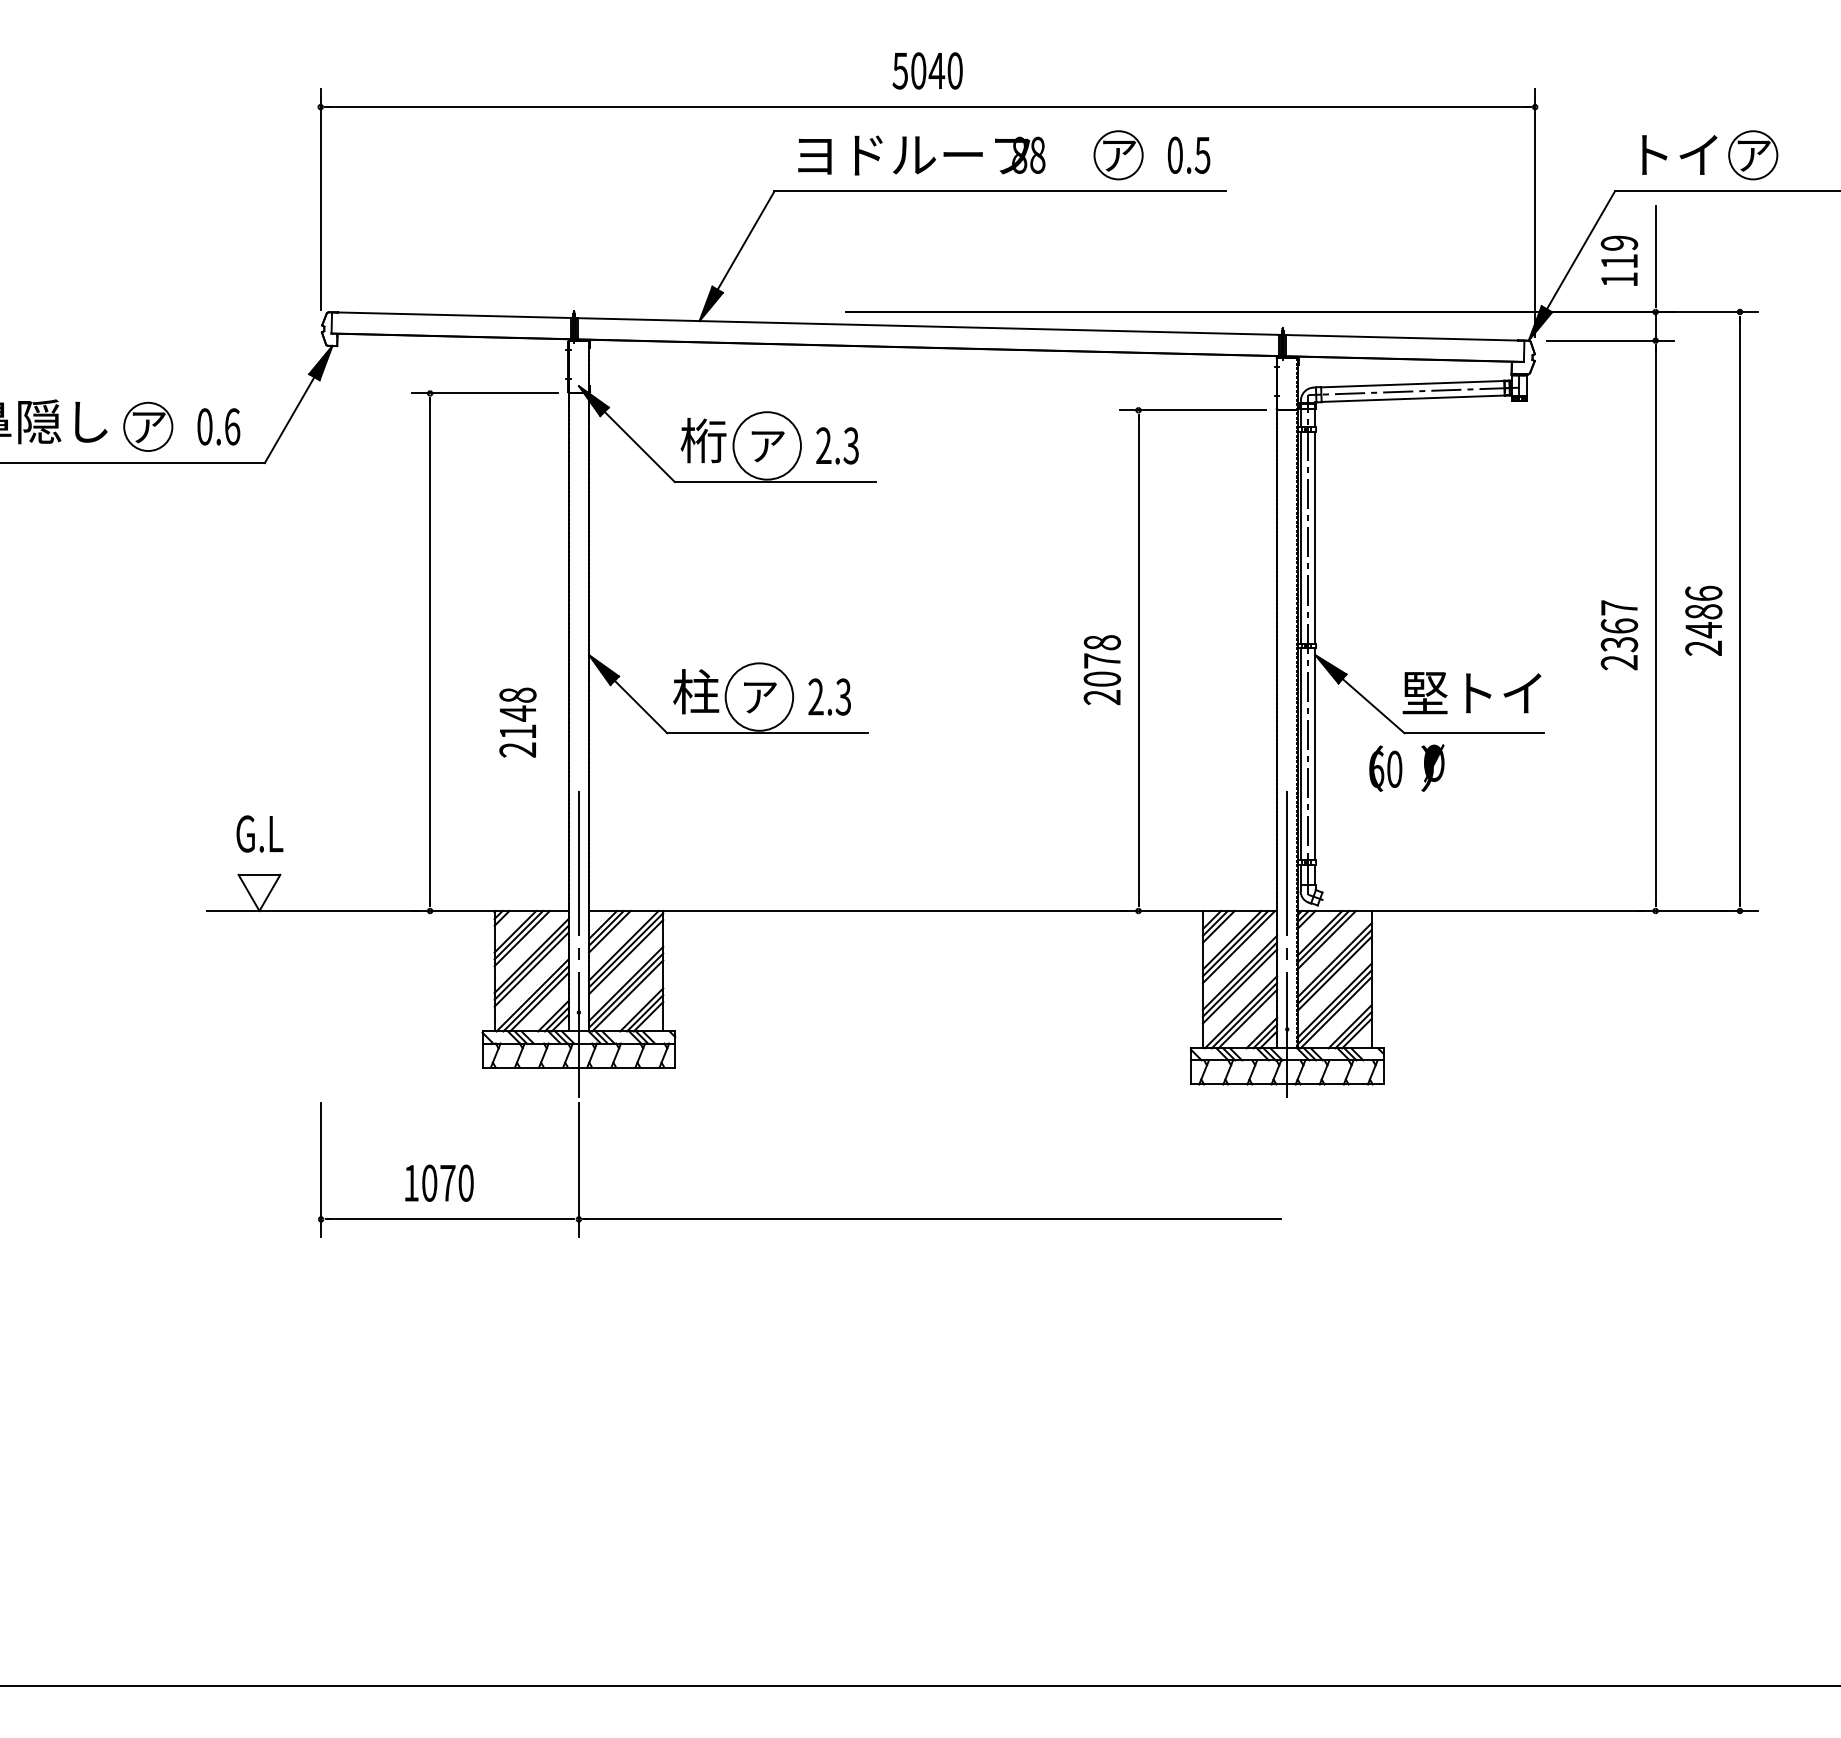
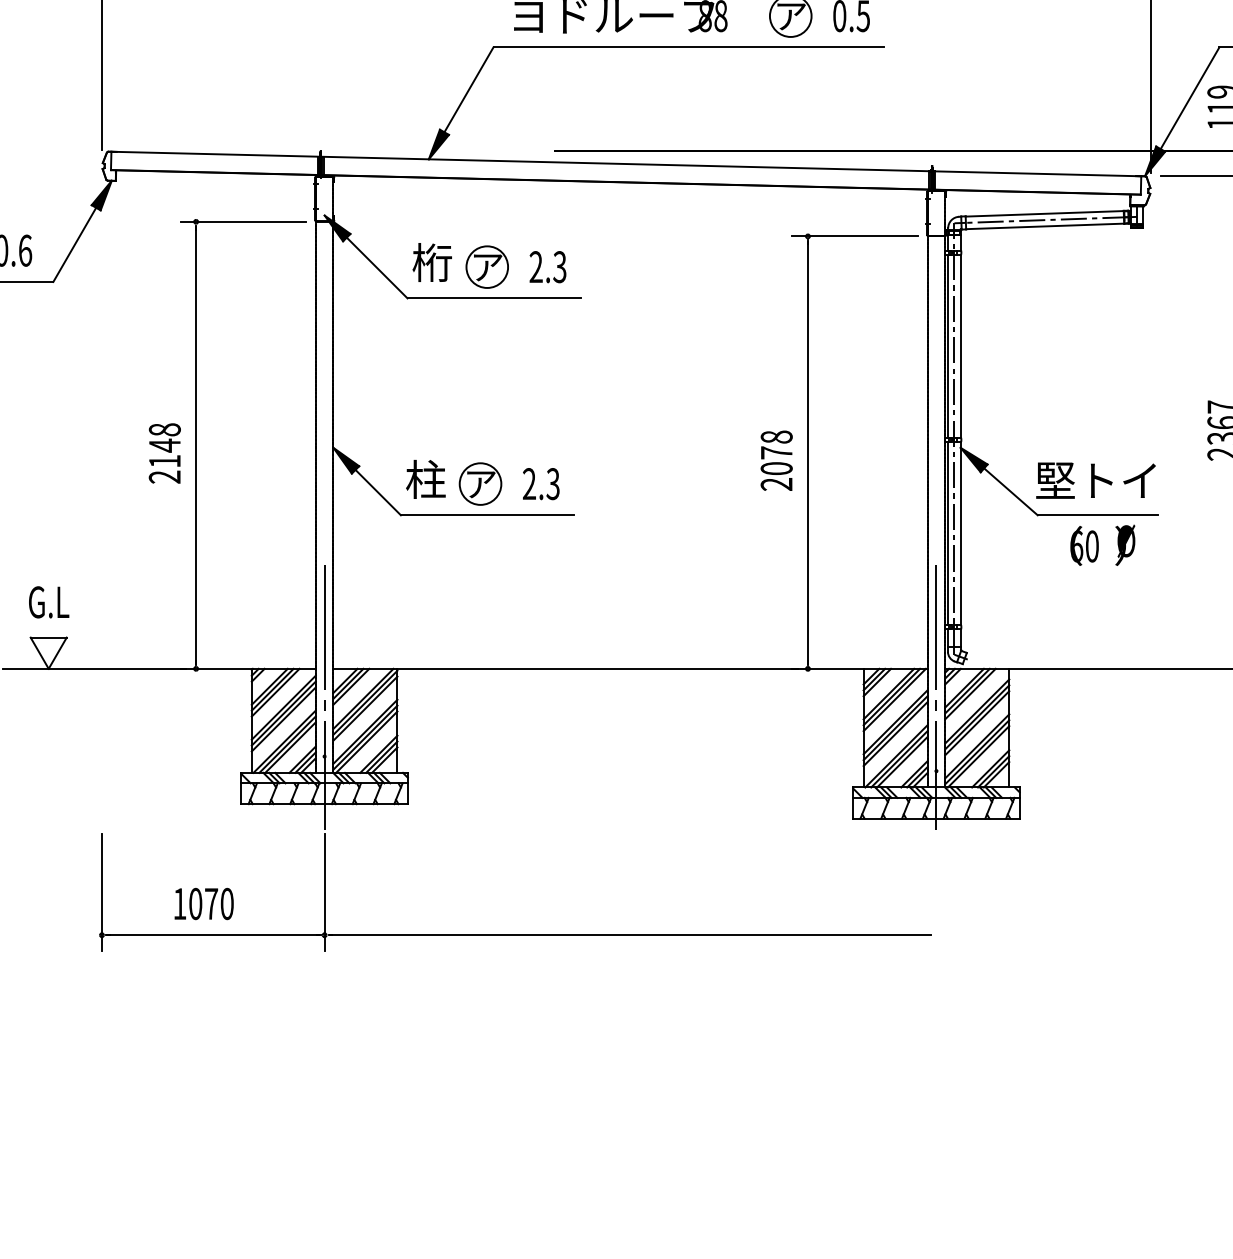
circle: (767, 445) -> (487, 266), size x0.71
circle: (759, 697) -> (480, 484), size x0.71
text: (517, 722) -> (164, 453), moved
text: (1406, 767) -> (1102, 544), moved

